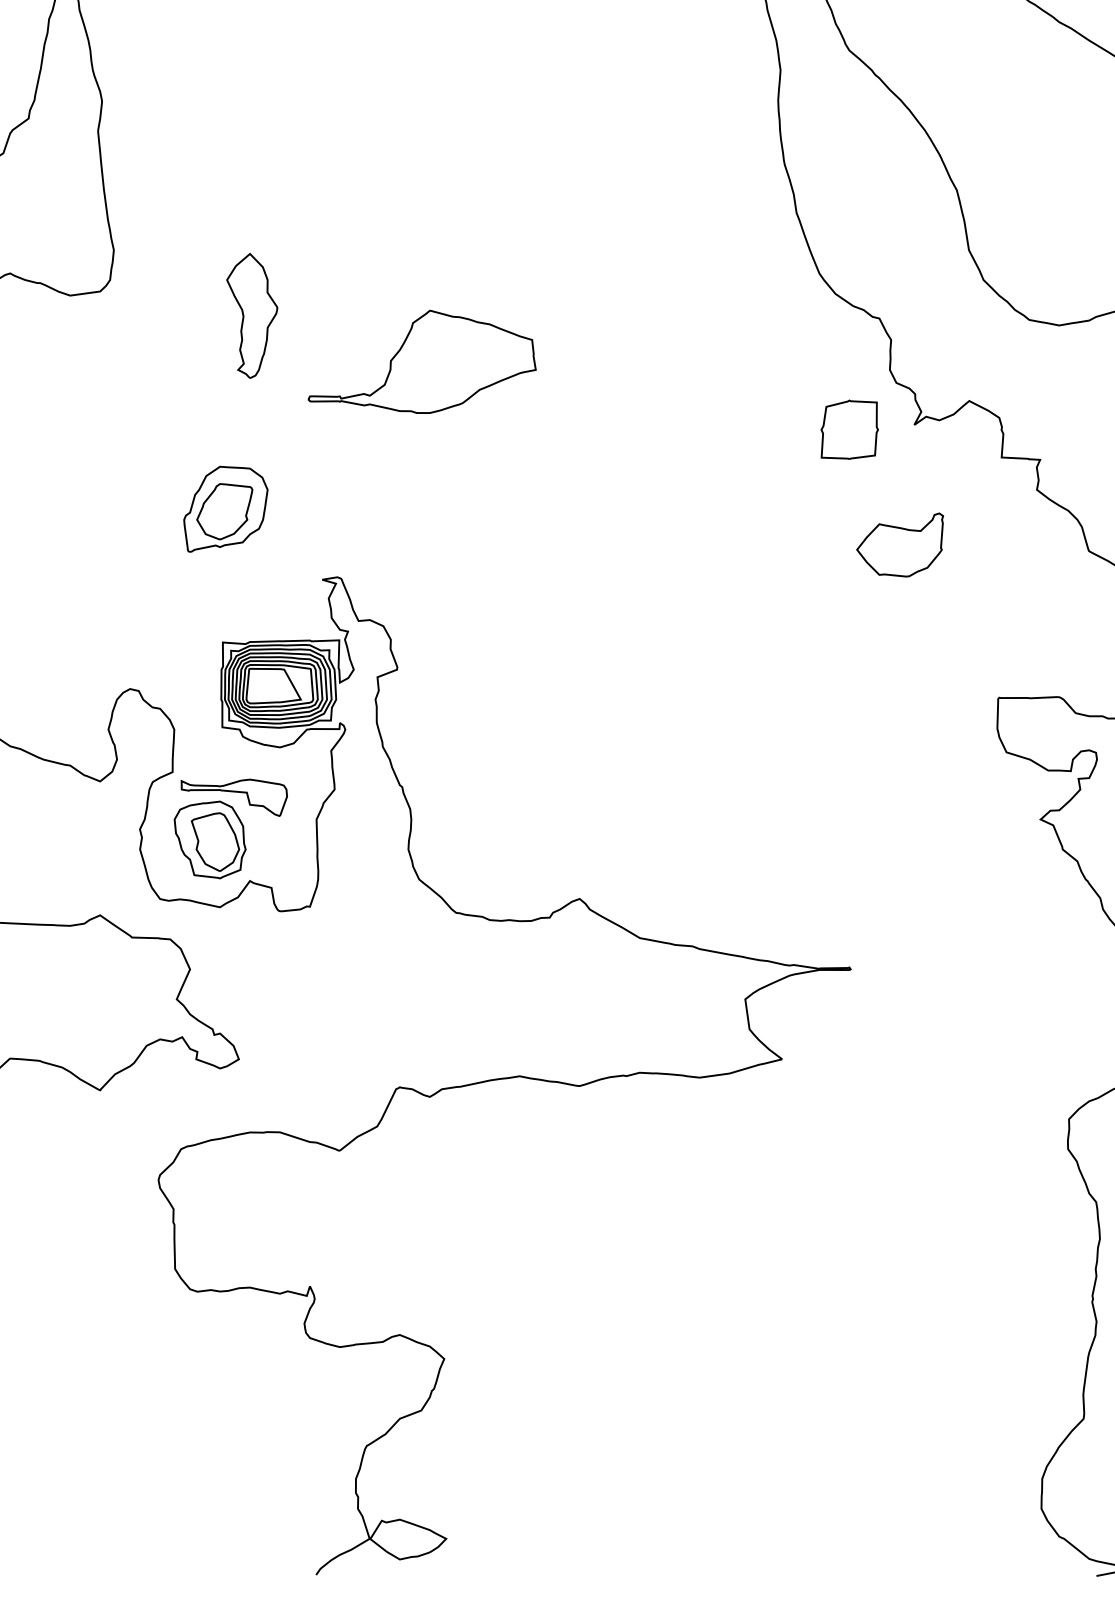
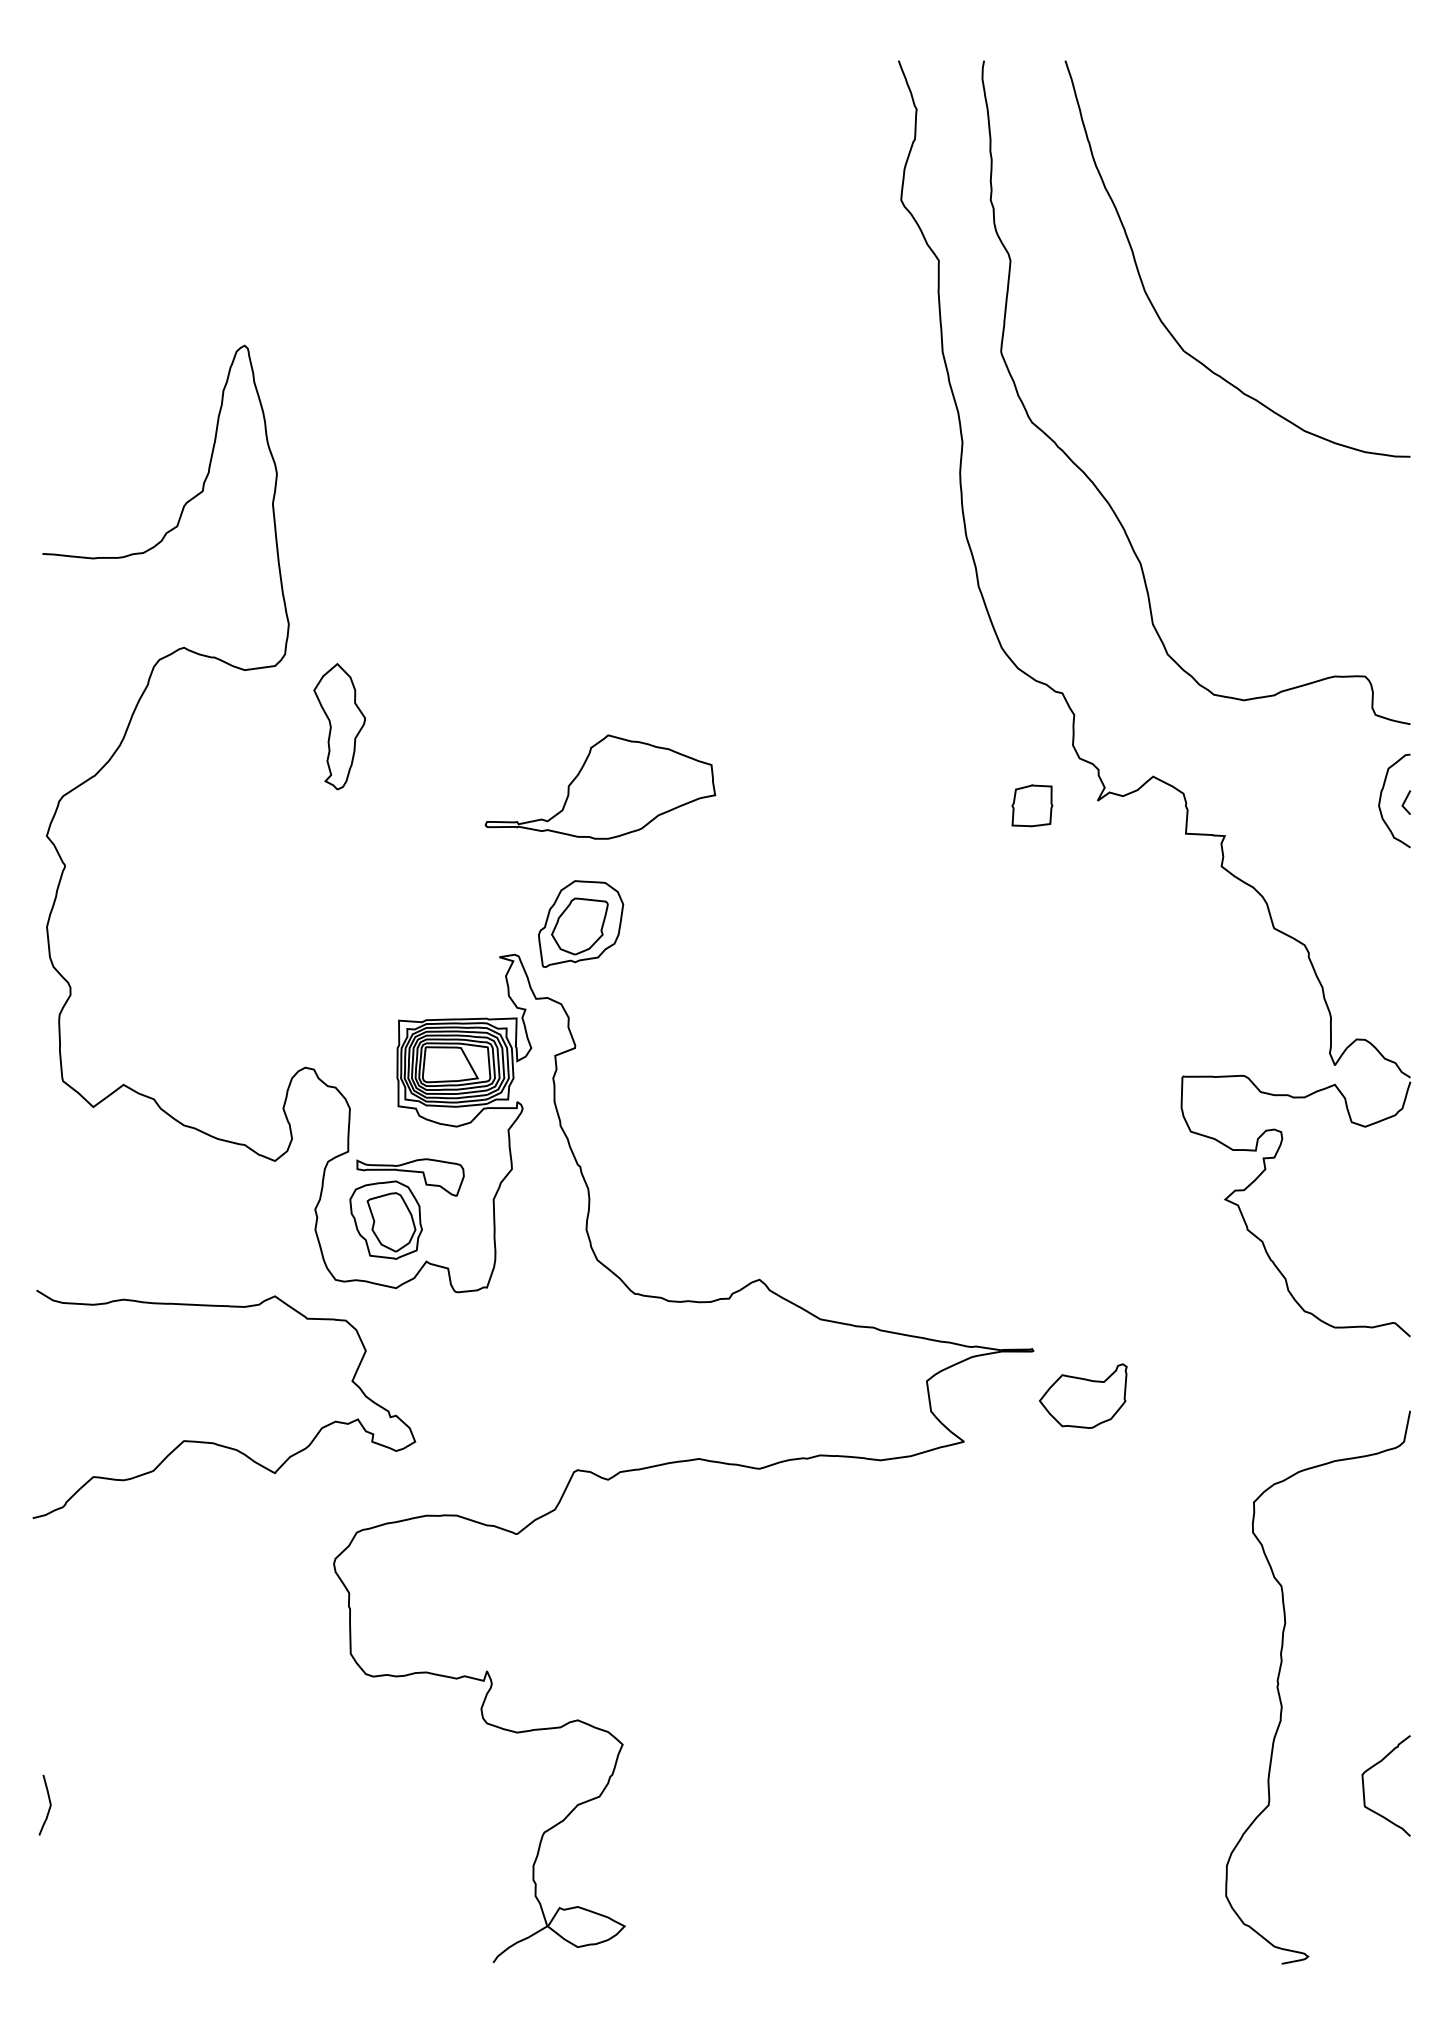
part: (252, 315) -> (339, 726), moved
part: (422, 361) -> (600, 786), moved
part: (849, 429) -> (1032, 805), size x0.7
part: (226, 508) -> (581, 923), moved
part: (900, 544) -> (1083, 1395), moved

